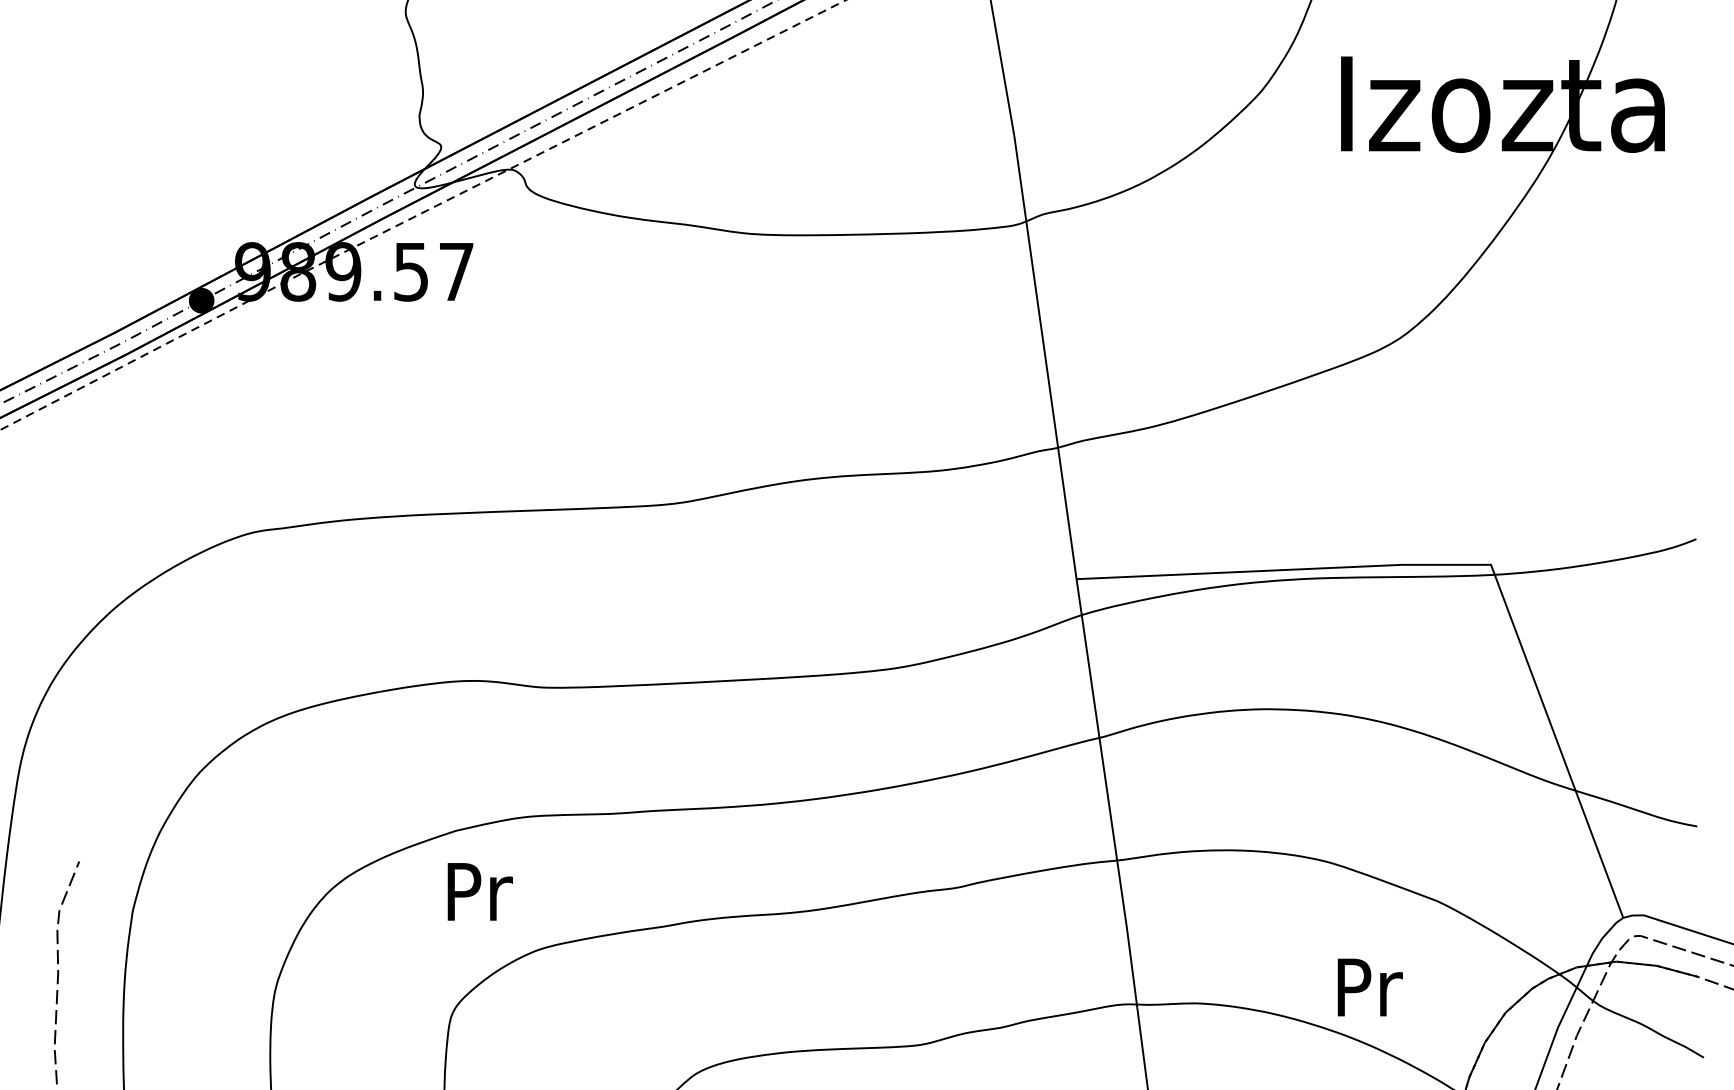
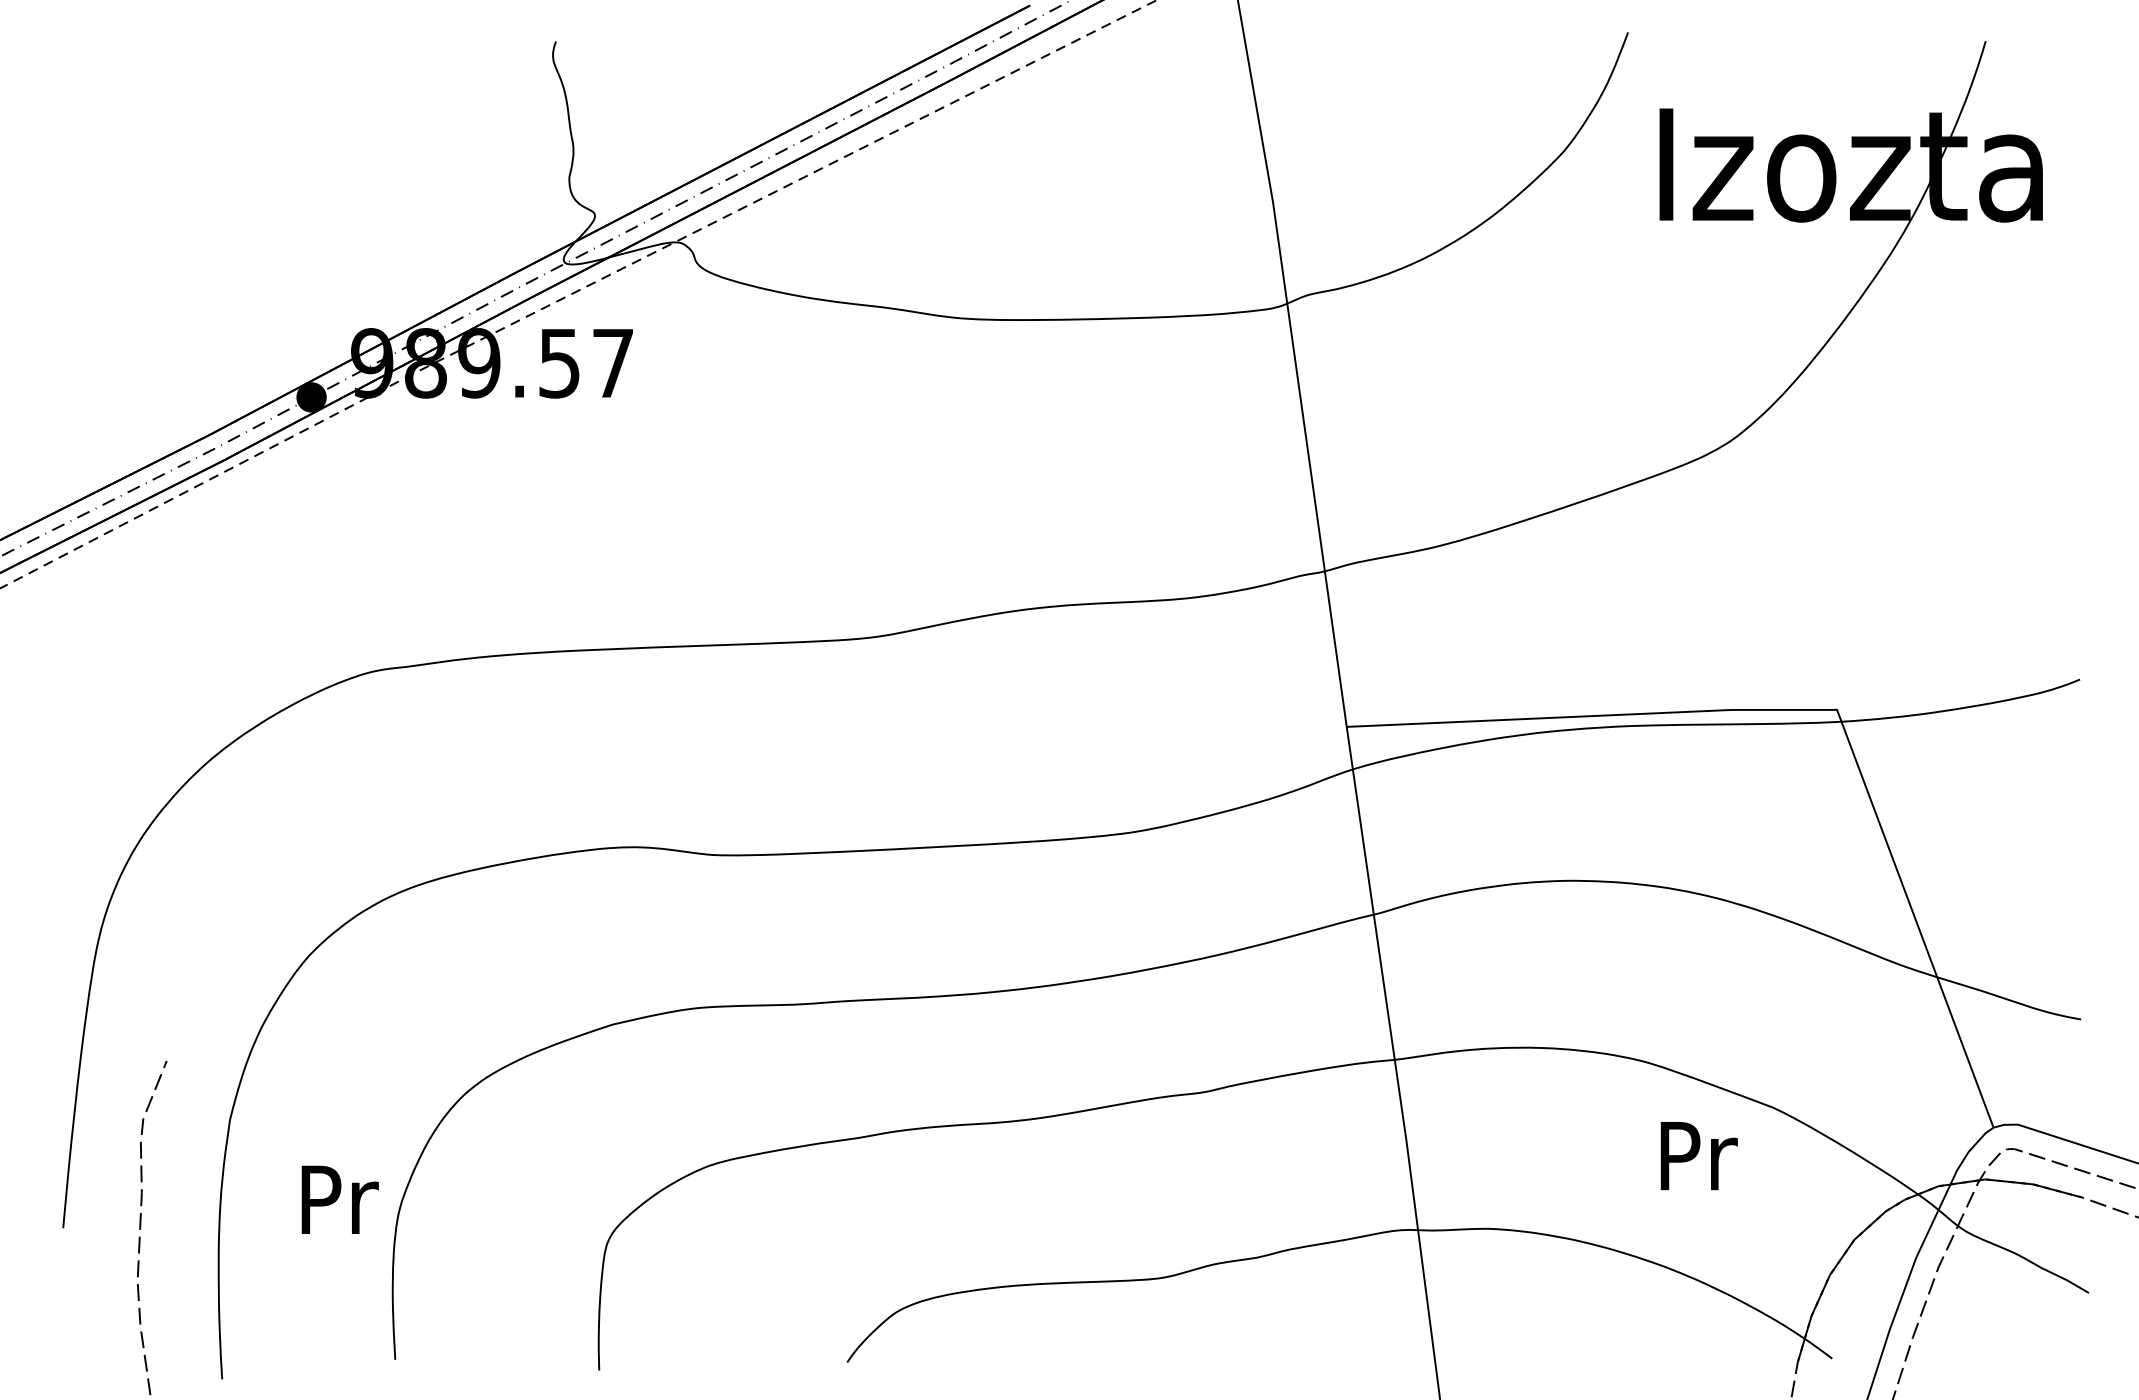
text: (479, 891) -> (339, 1199), moved
text: (1369, 987) -> (1698, 1156), moved

